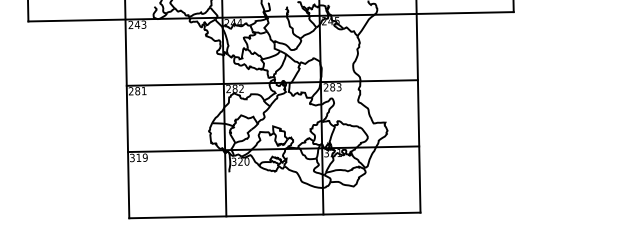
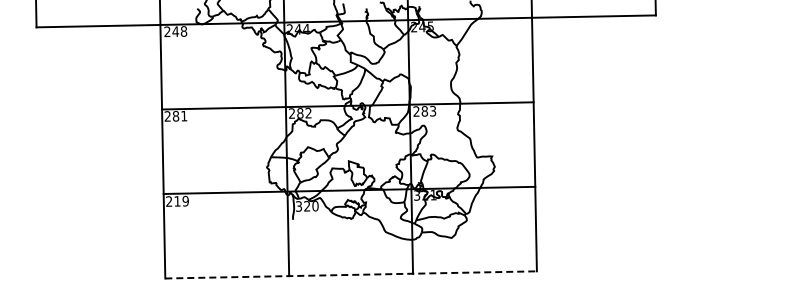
text: (143, 24) -> (183, 31), 243 -> 248
text: (132, 157) -> (169, 201), 319 -> 219
line: (275, 215) -> (351, 274), solid -> dashed

